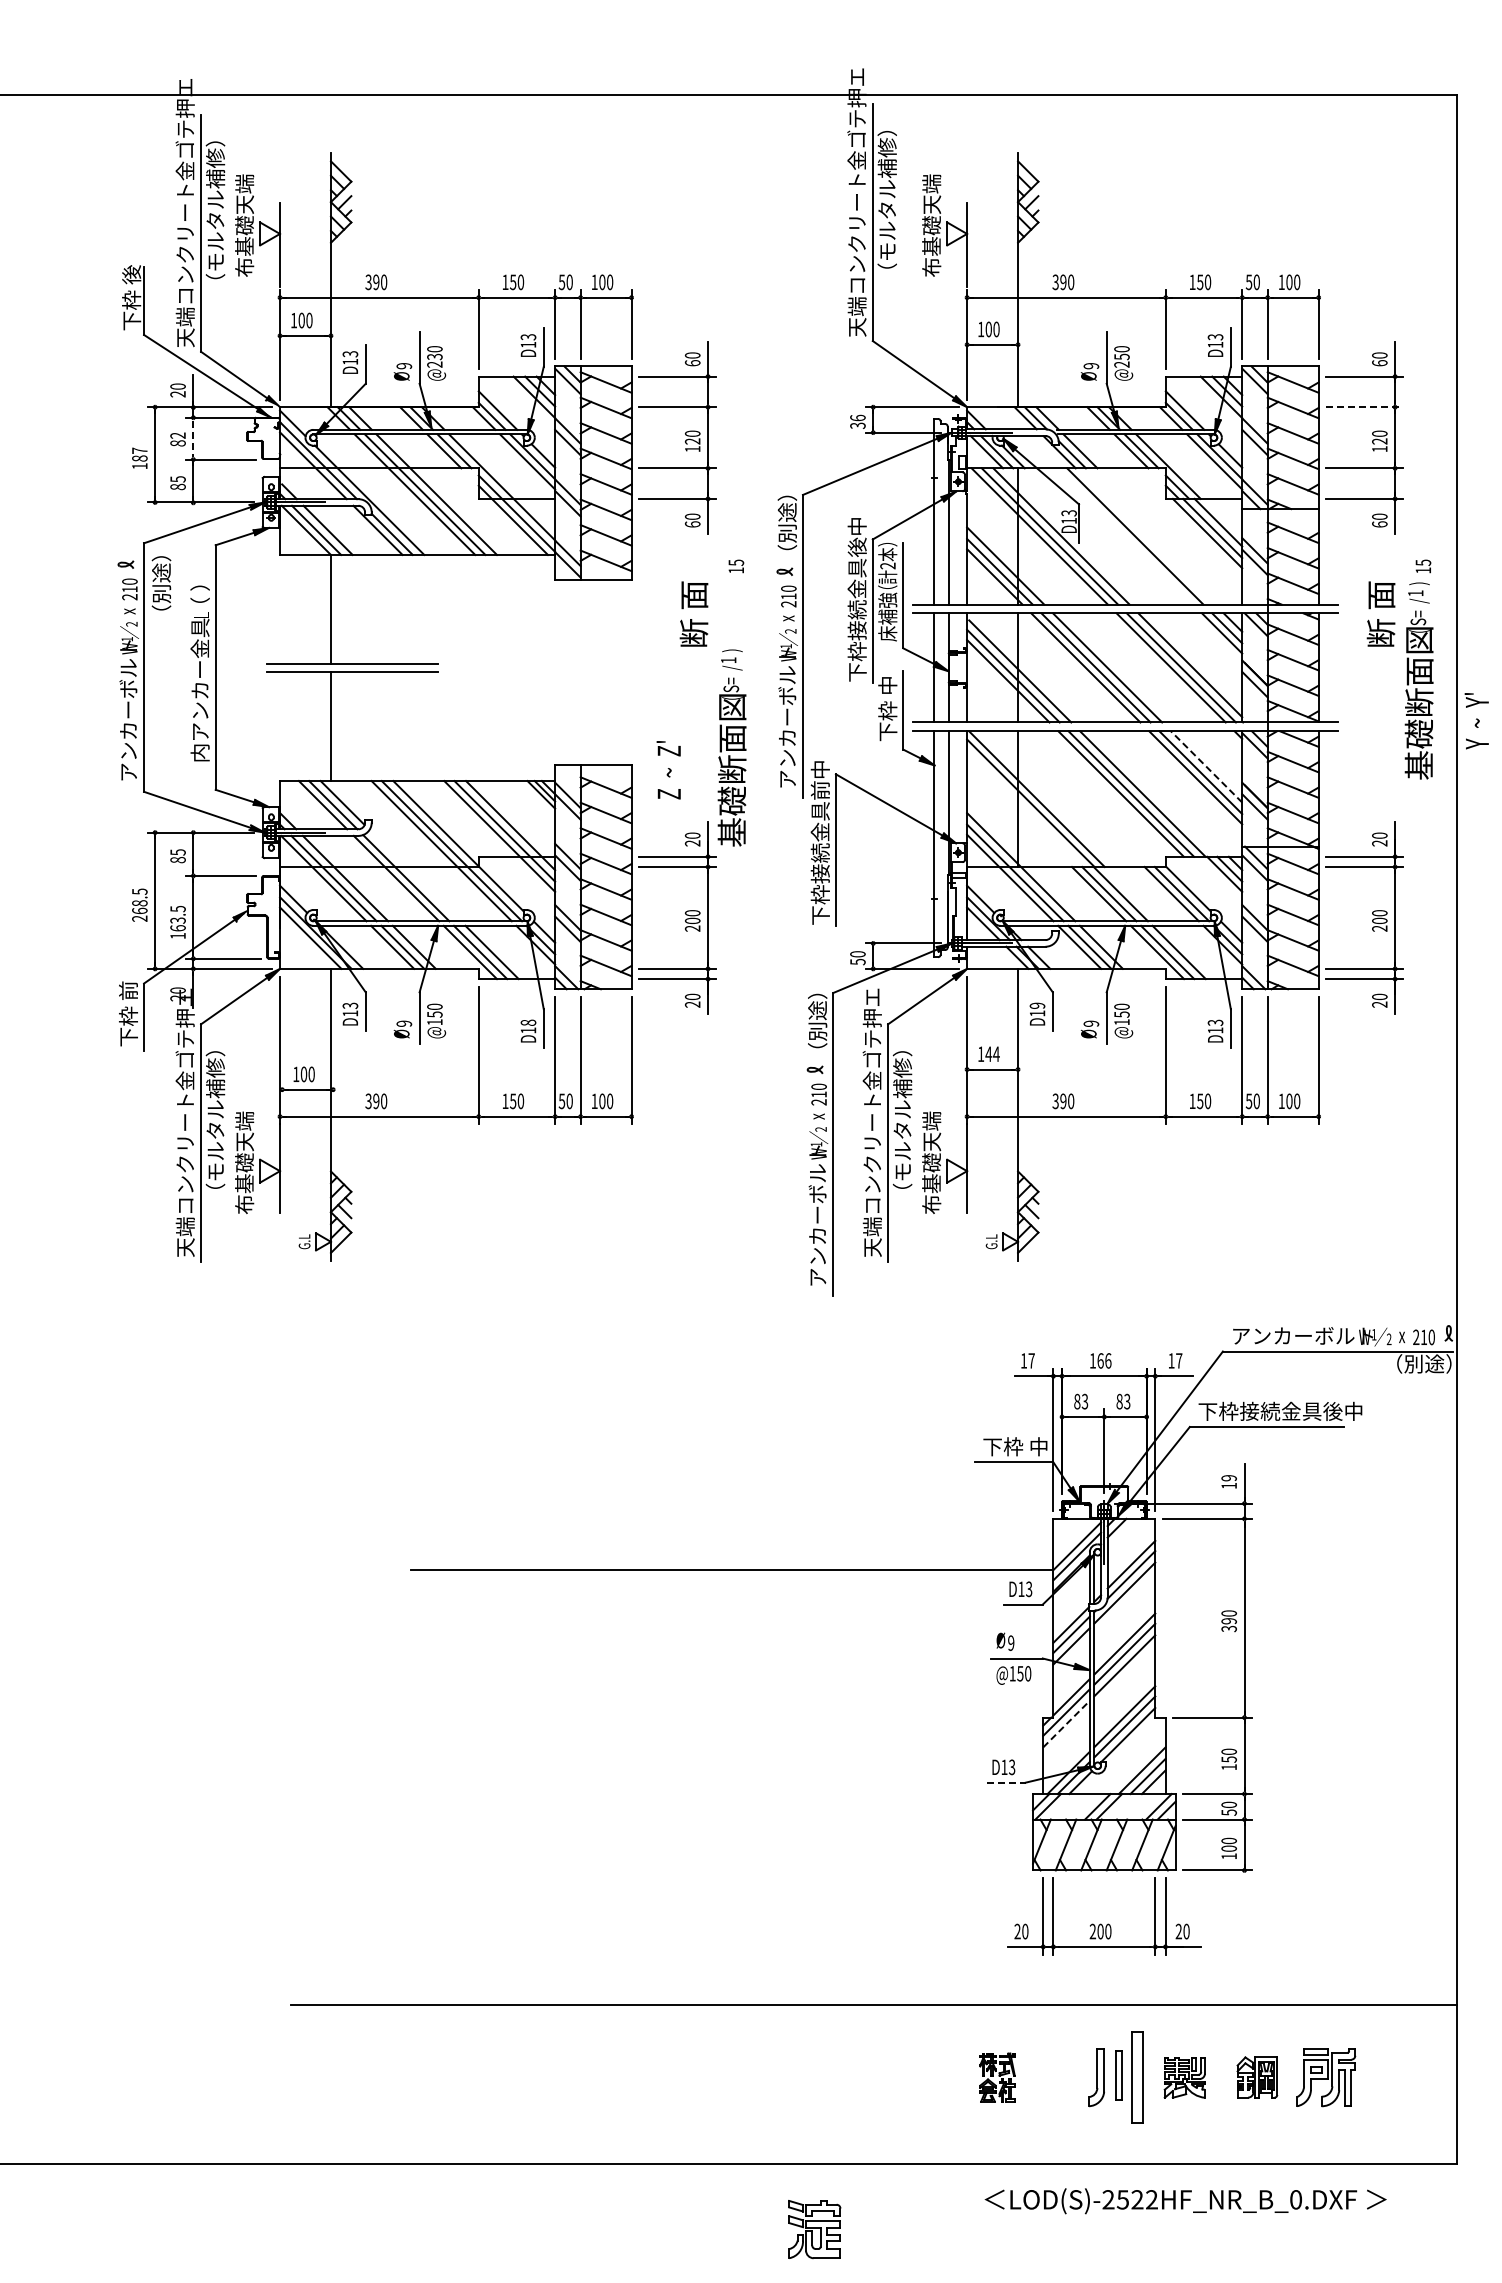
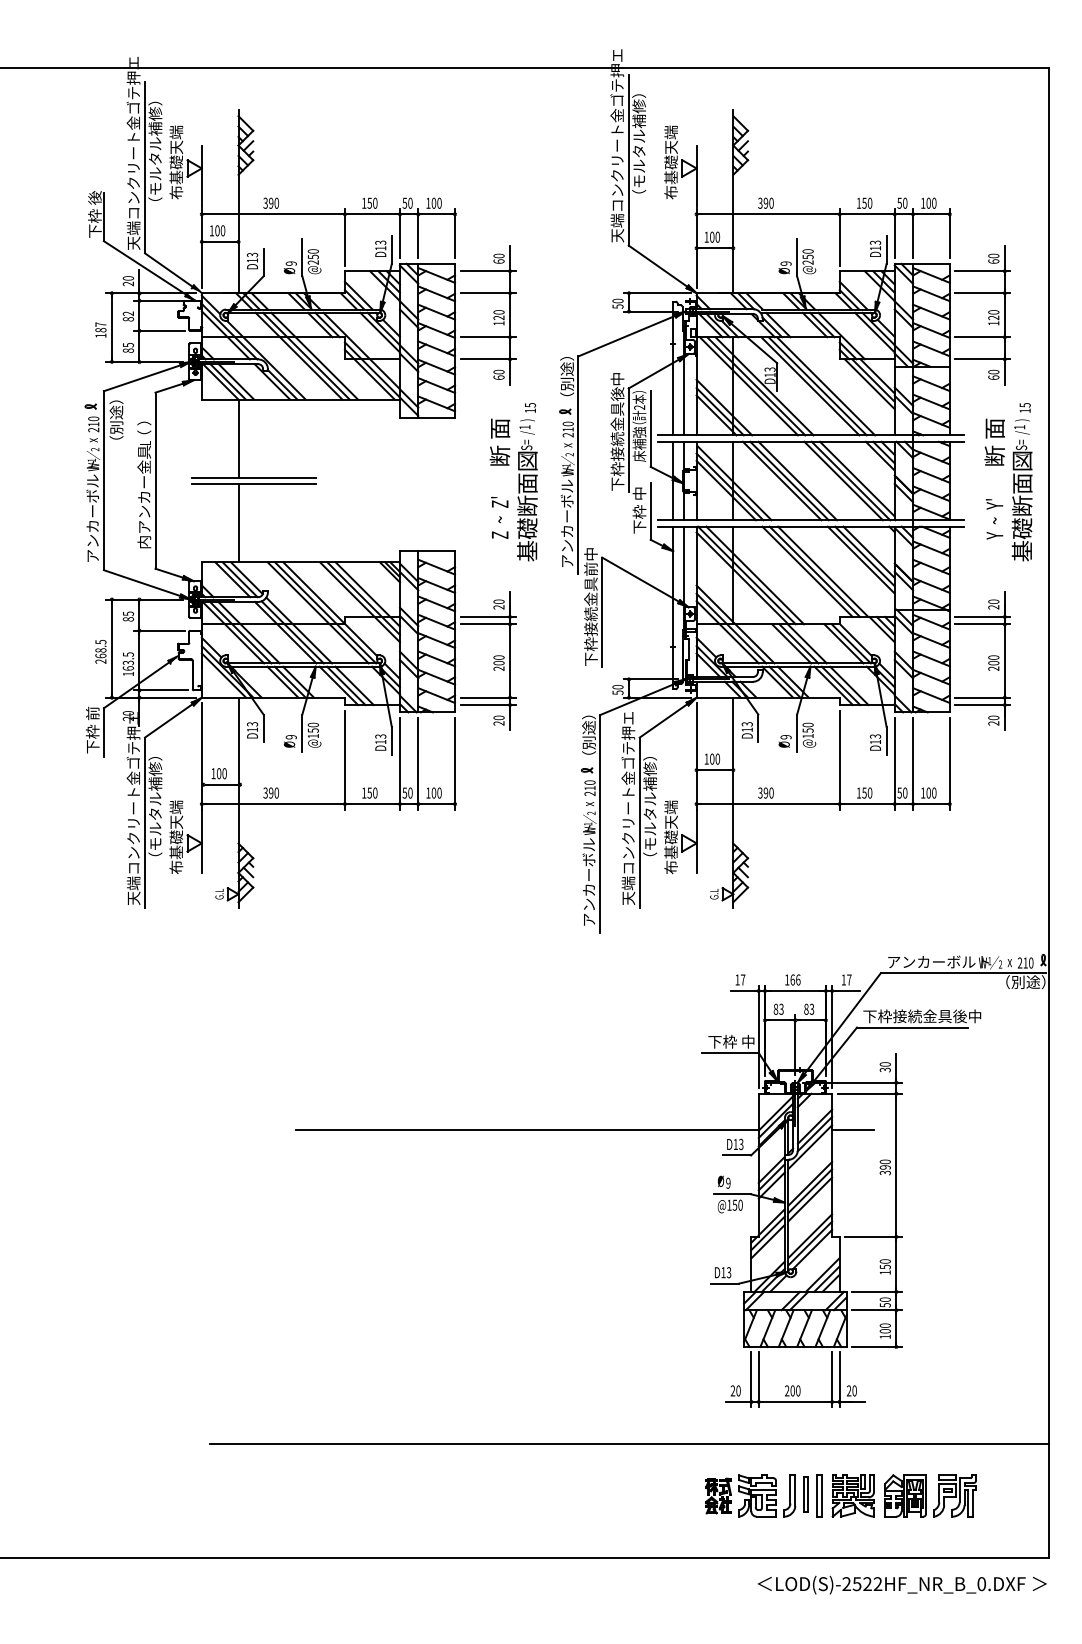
text: (434, 356) -> (313, 256), @230 -> @250
line: (1365, 407) -> (983, 293), dashed -> solid
text: (857, 421) -> (617, 303), 36 -> 50
line: (193, 439) -> (139, 316), dashed -> solid
line: (1125, 536) -> (810, 386), added
line: (1146, 536) -> (825, 386), added
text: (1476, 721) -> (994, 519), moved
text: (731, 747) -> (526, 490), moved
line: (1206, 766) -> (869, 551), dashed -> solid
text: (668, 770) -> (499, 518), moved
line: (1048, 799) -> (755, 575), added
line: (414, 875) -> (298, 630), added
text: (1037, 1005) -> (747, 724), D19 -> D13
text: (527, 1022) -> (380, 736), D18 -> D13
text: (992, 1054) -> (714, 759), 144 -> 100
text: (1228, 1482) -> (884, 1067), 19 -> 30
line: (1183, 1569) -> (852, 1130), added
line: (1066, 1724) -> (768, 1241), dashed -> solid
line: (1006, 1782) -> (724, 1283), dashed -> solid
part: (1137, 2077) -> (819, 1496), size x0.62
part: (1184, 2077) -> (853, 1496), size x1.43
part: (1257, 2077) -> (905, 1496), size x1.43
text: (1185, 2201) -> (902, 1585), moved
part: (814, 2229) -> (757, 1496), moved

